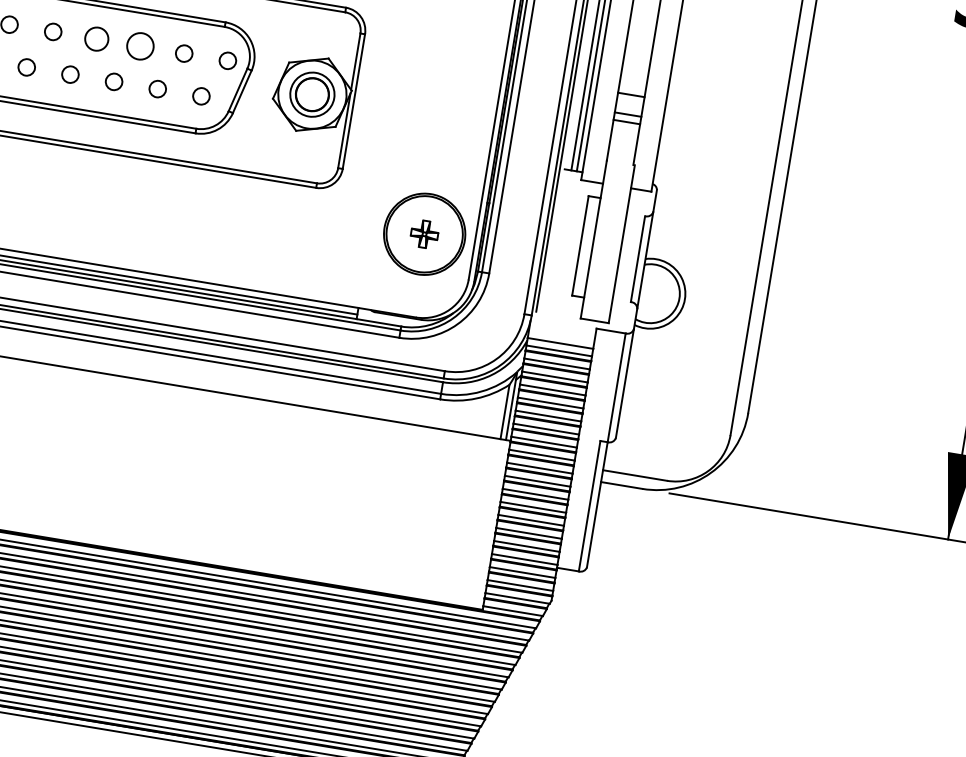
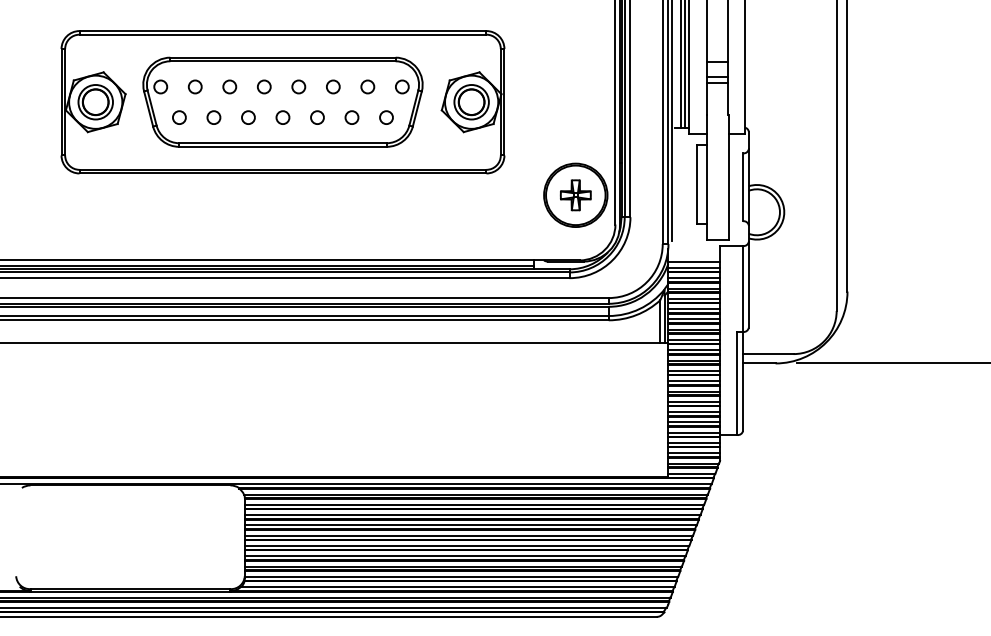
circle: (96, 38) -> (298, 86), size x0.71
circle: (140, 45) -> (333, 86), size x0.62
part: (424, 234) -> (575, 195), size x1.43

